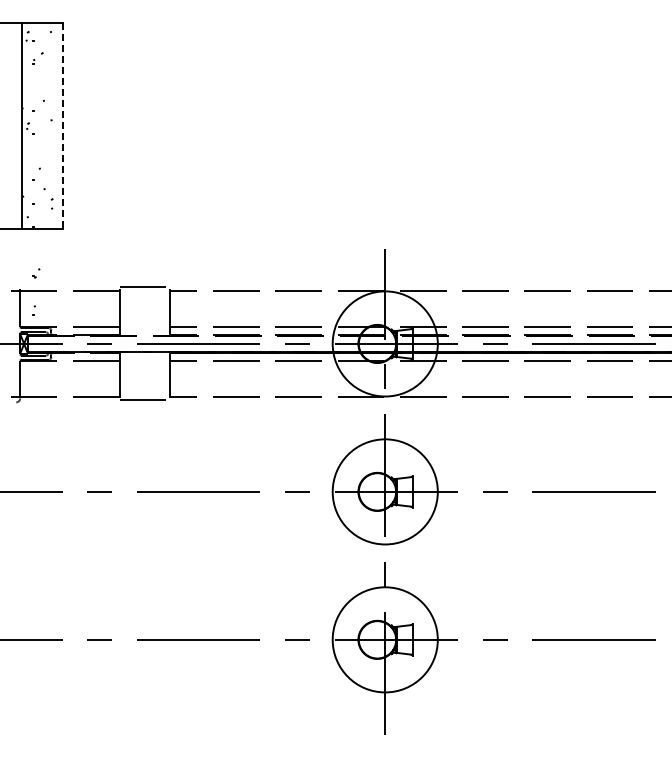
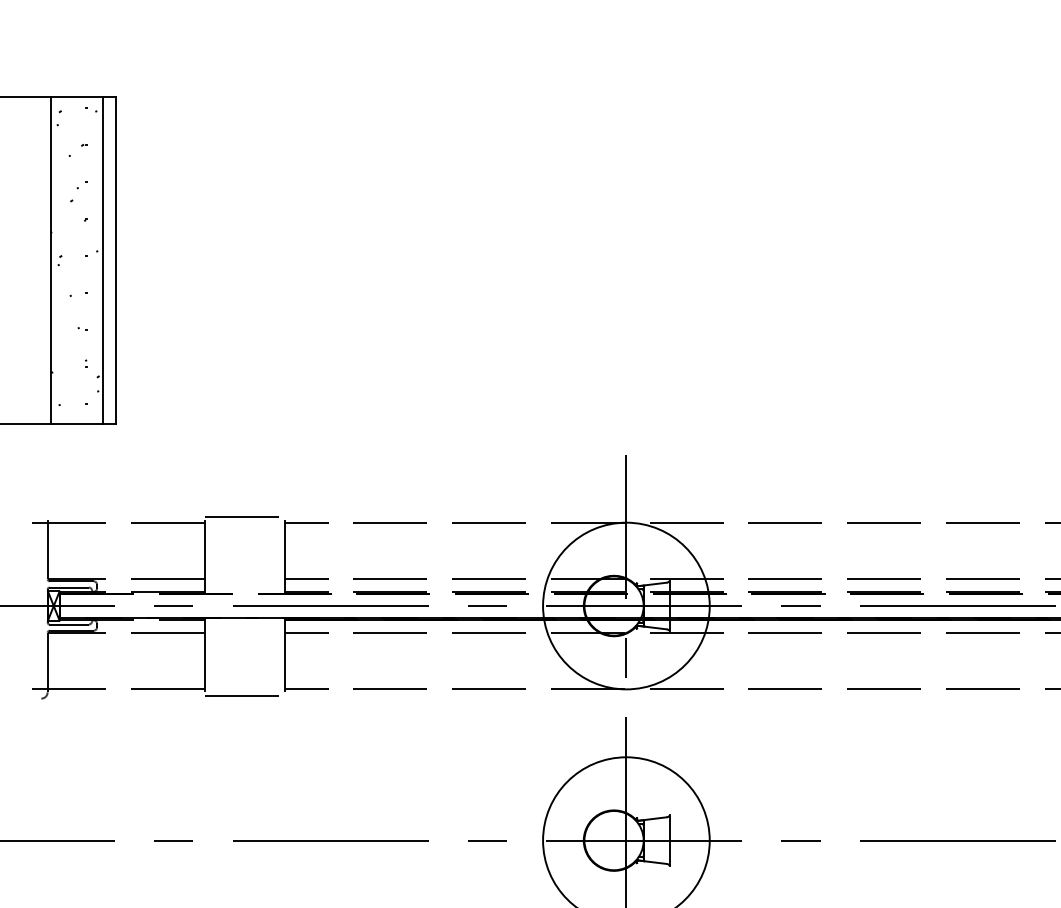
line: (55, 125) -> (103, 259), added
line: (63, 126) -> (116, 261), dashed -> solid
part: (36, 273) -> (73, 194), moved
part: (33, 310) -> (68, 302), moved

